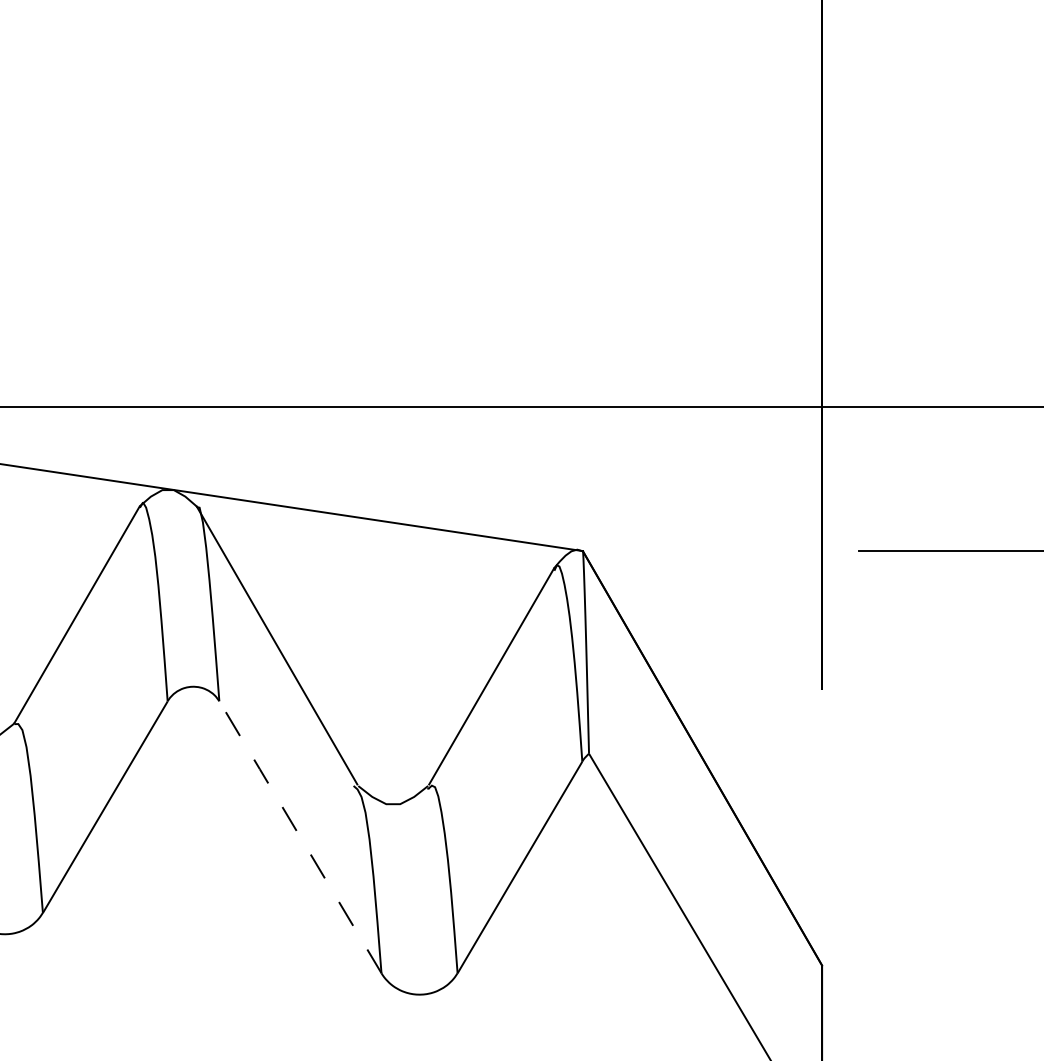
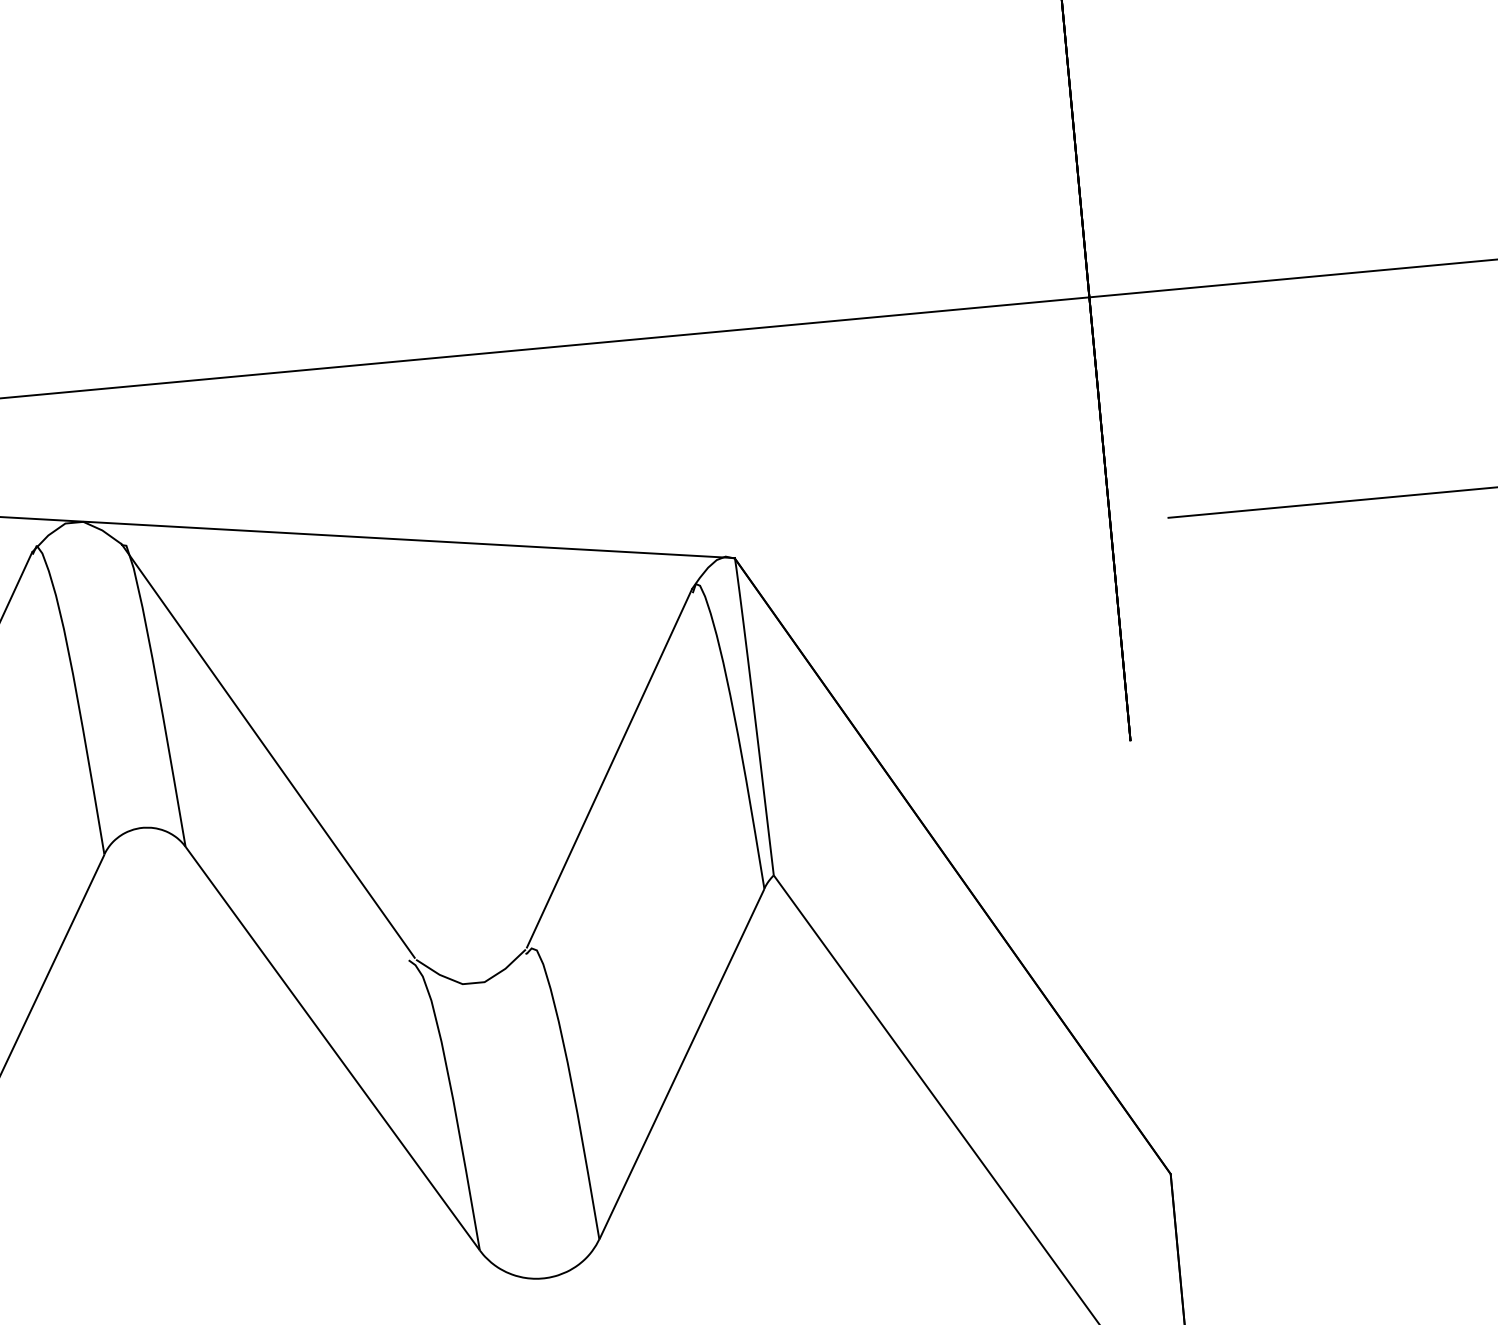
line: (299, 836) -> (331, 1047), dashed -> solid

